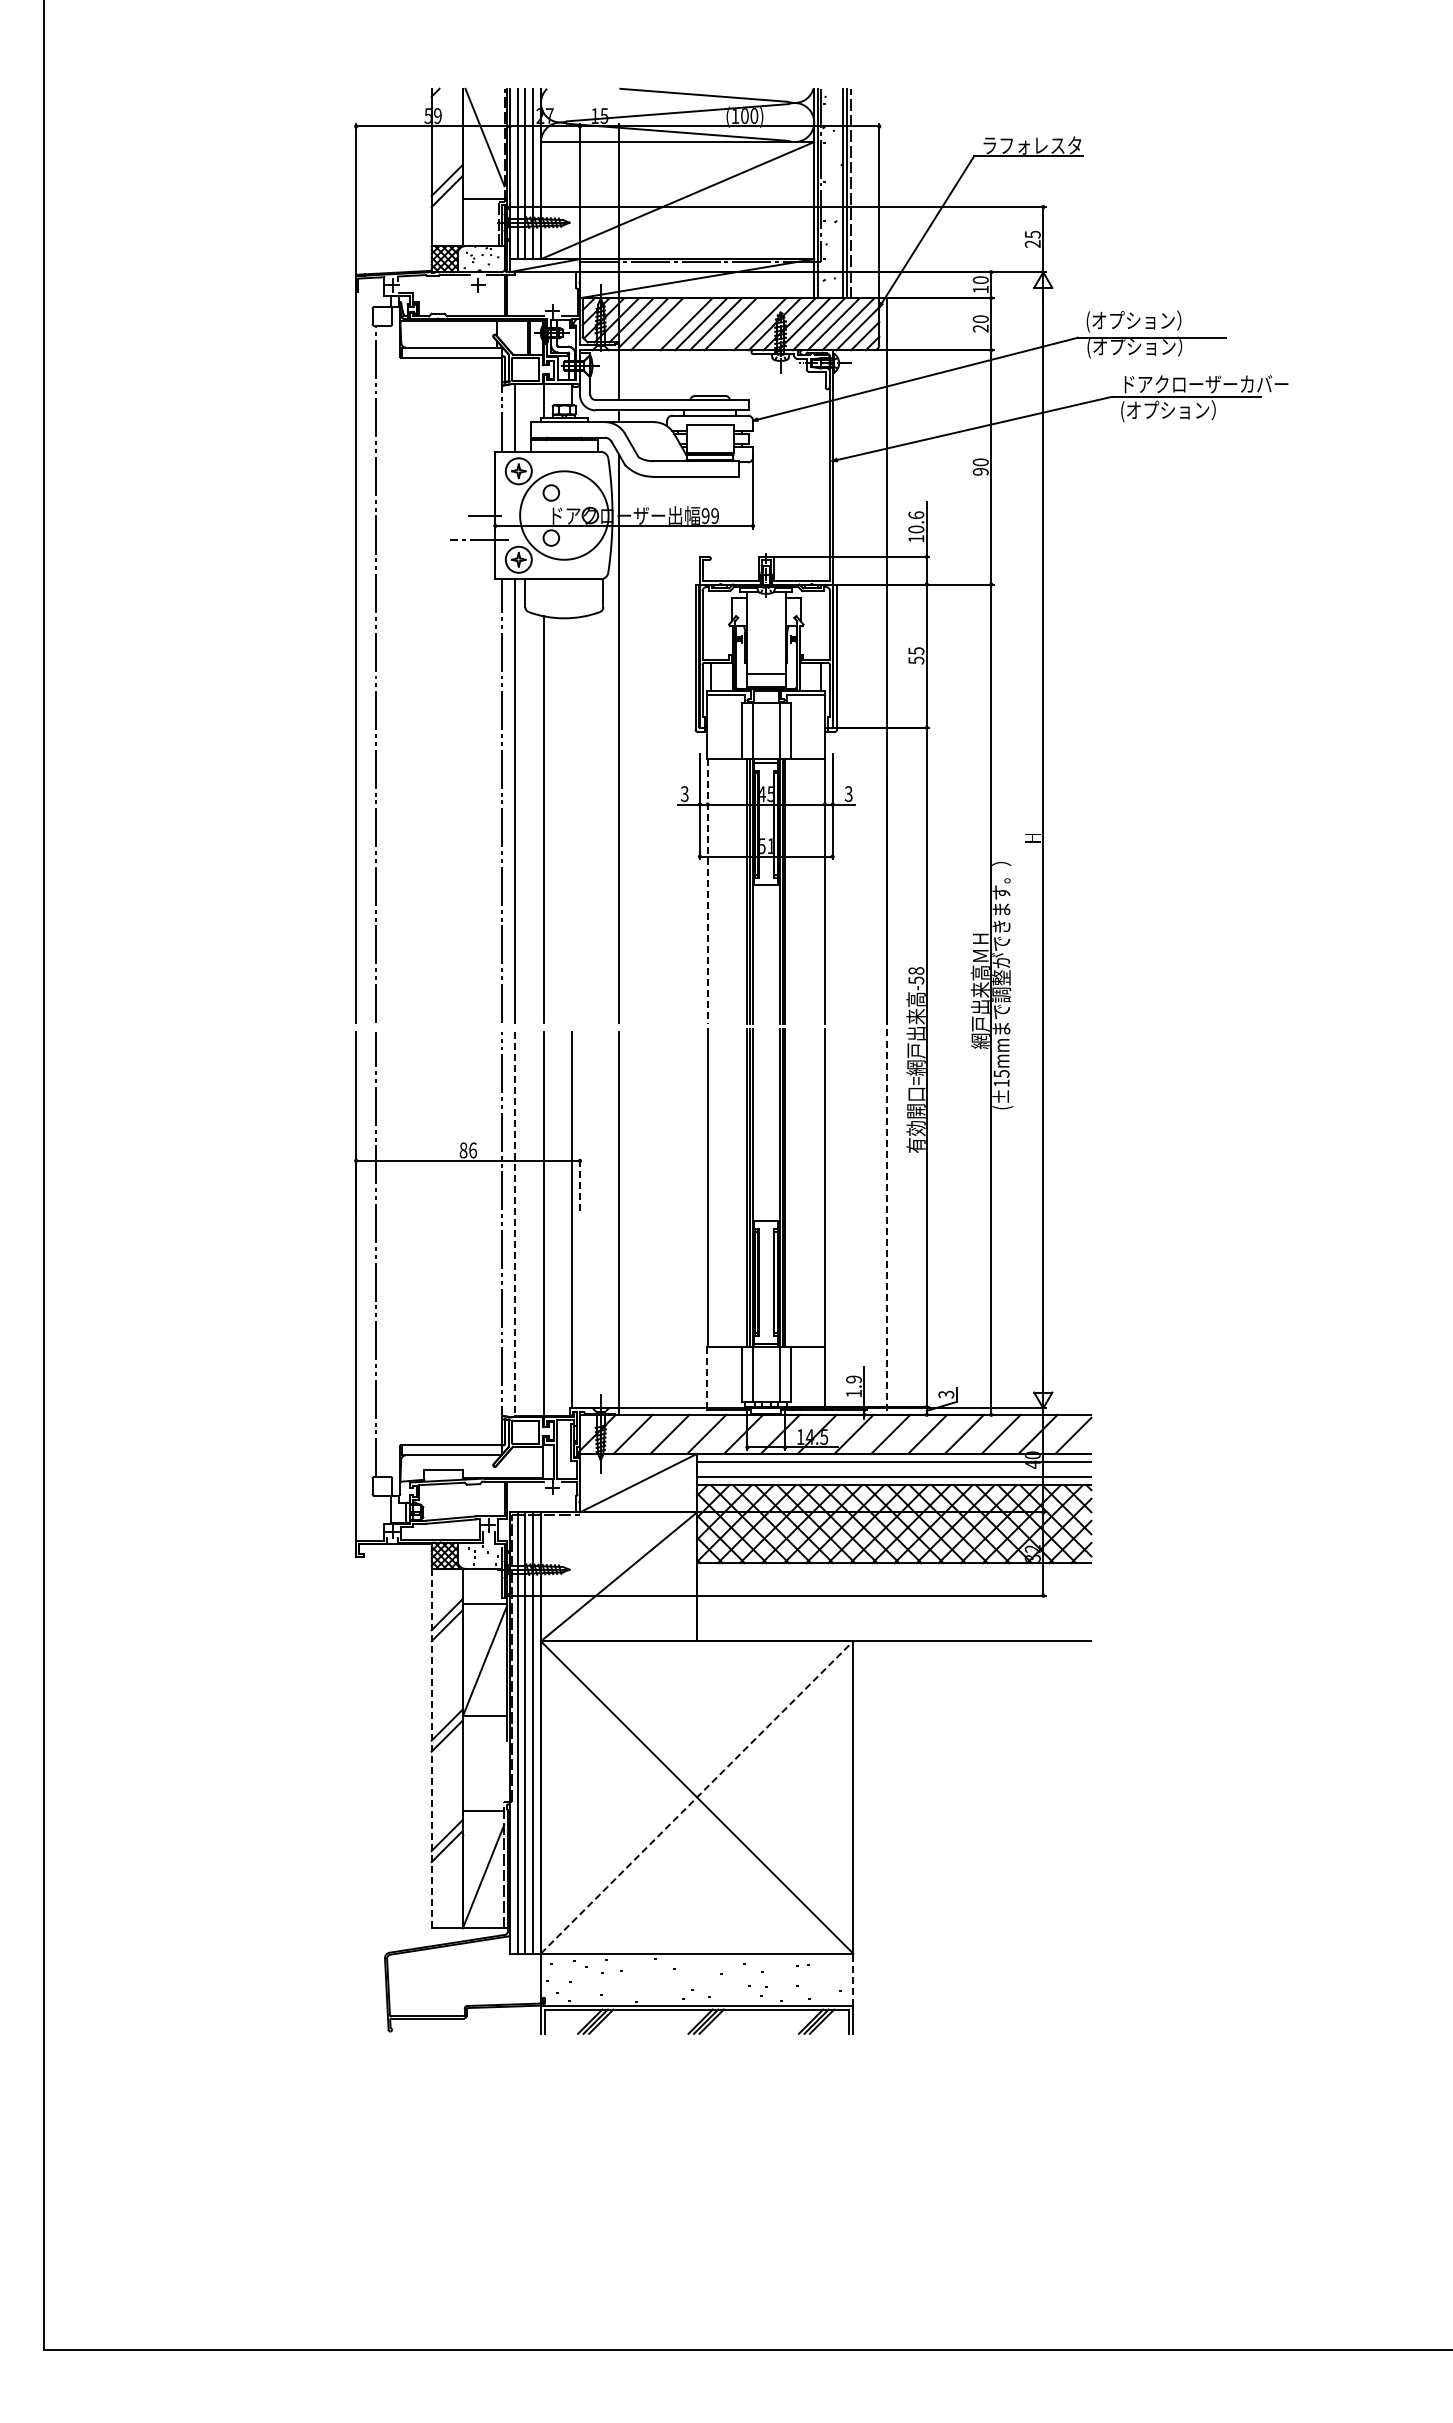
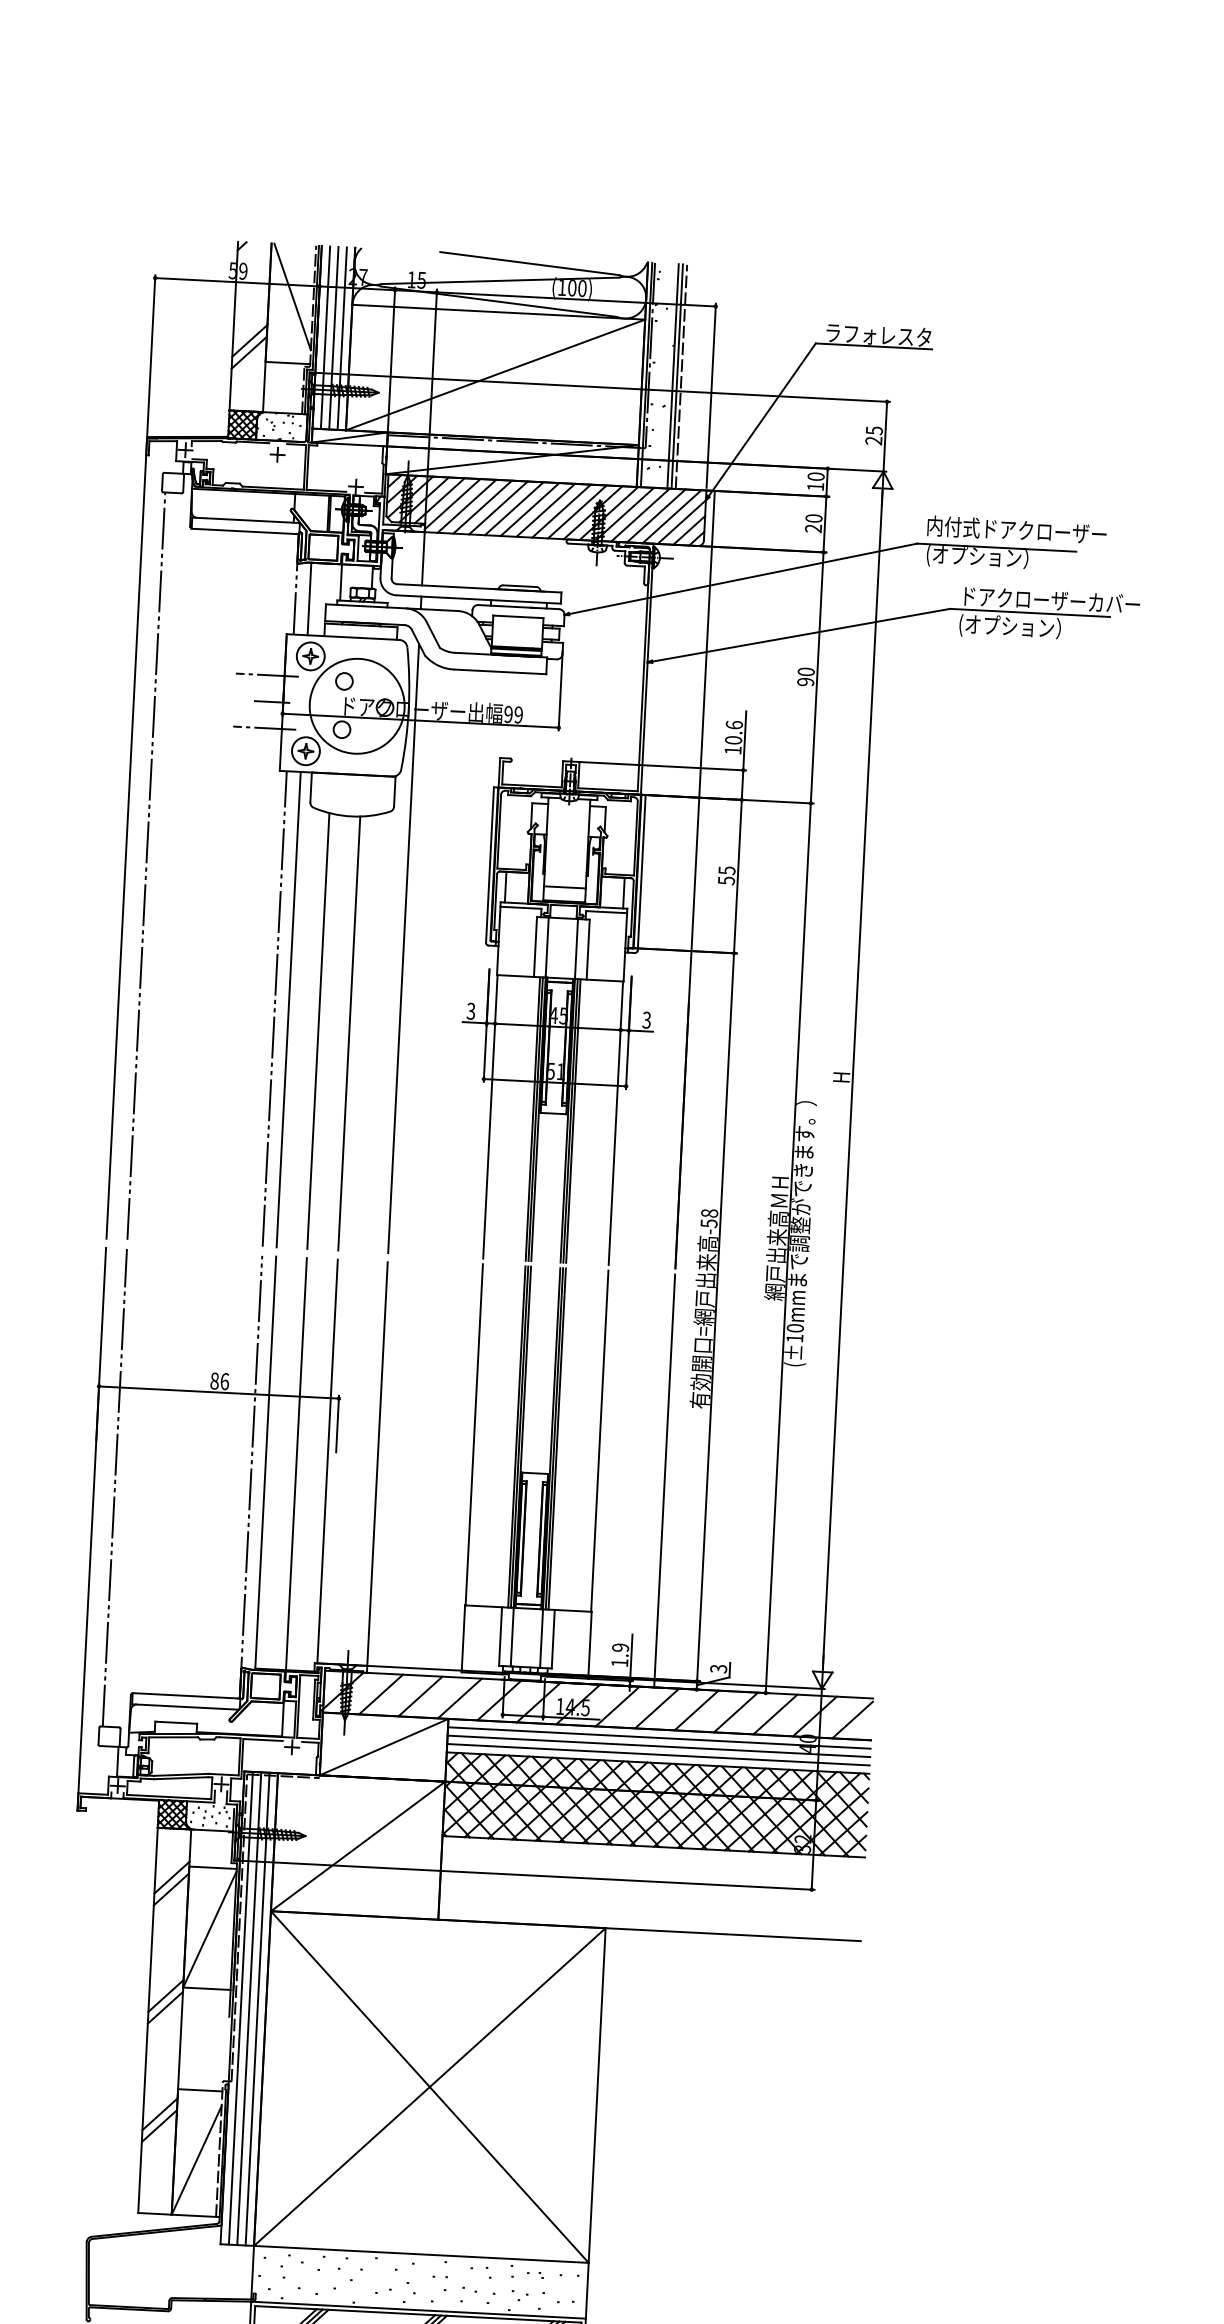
text: (1169, 321) -> (1016, 531), (オプション） -> 内付式ドアクローザー
line: (671, 324) -> (482, 507), added
line: (745, 324) -> (561, 511), added
line: (478, 490) -> (266, 674), added
line: (572, 820) -> (349, 1033), added
line: (707, 891) -> (490, 1116), dashed -> solid
text: (1001, 1073) -> (795, 1327), (±15mm -> (±10mm
line: (579, 1184) -> (337, 1423), dashed -> solid
line: (887, 1222) -> (665, 1481), dashed -> solid
line: (514, 1224) -> (265, 1463), dashed -> solid
line: (707, 1379) -> (463, 1639), dashed -> solid
line: (894, 1469) -> (659, 1746), added
line: (431, 1748) -> (147, 2020), dashed -> solid
line: (697, 1797) -> (430, 2087), dashed -> solid
line: (853, 1979) -> (587, 2290), dashed -> solid

